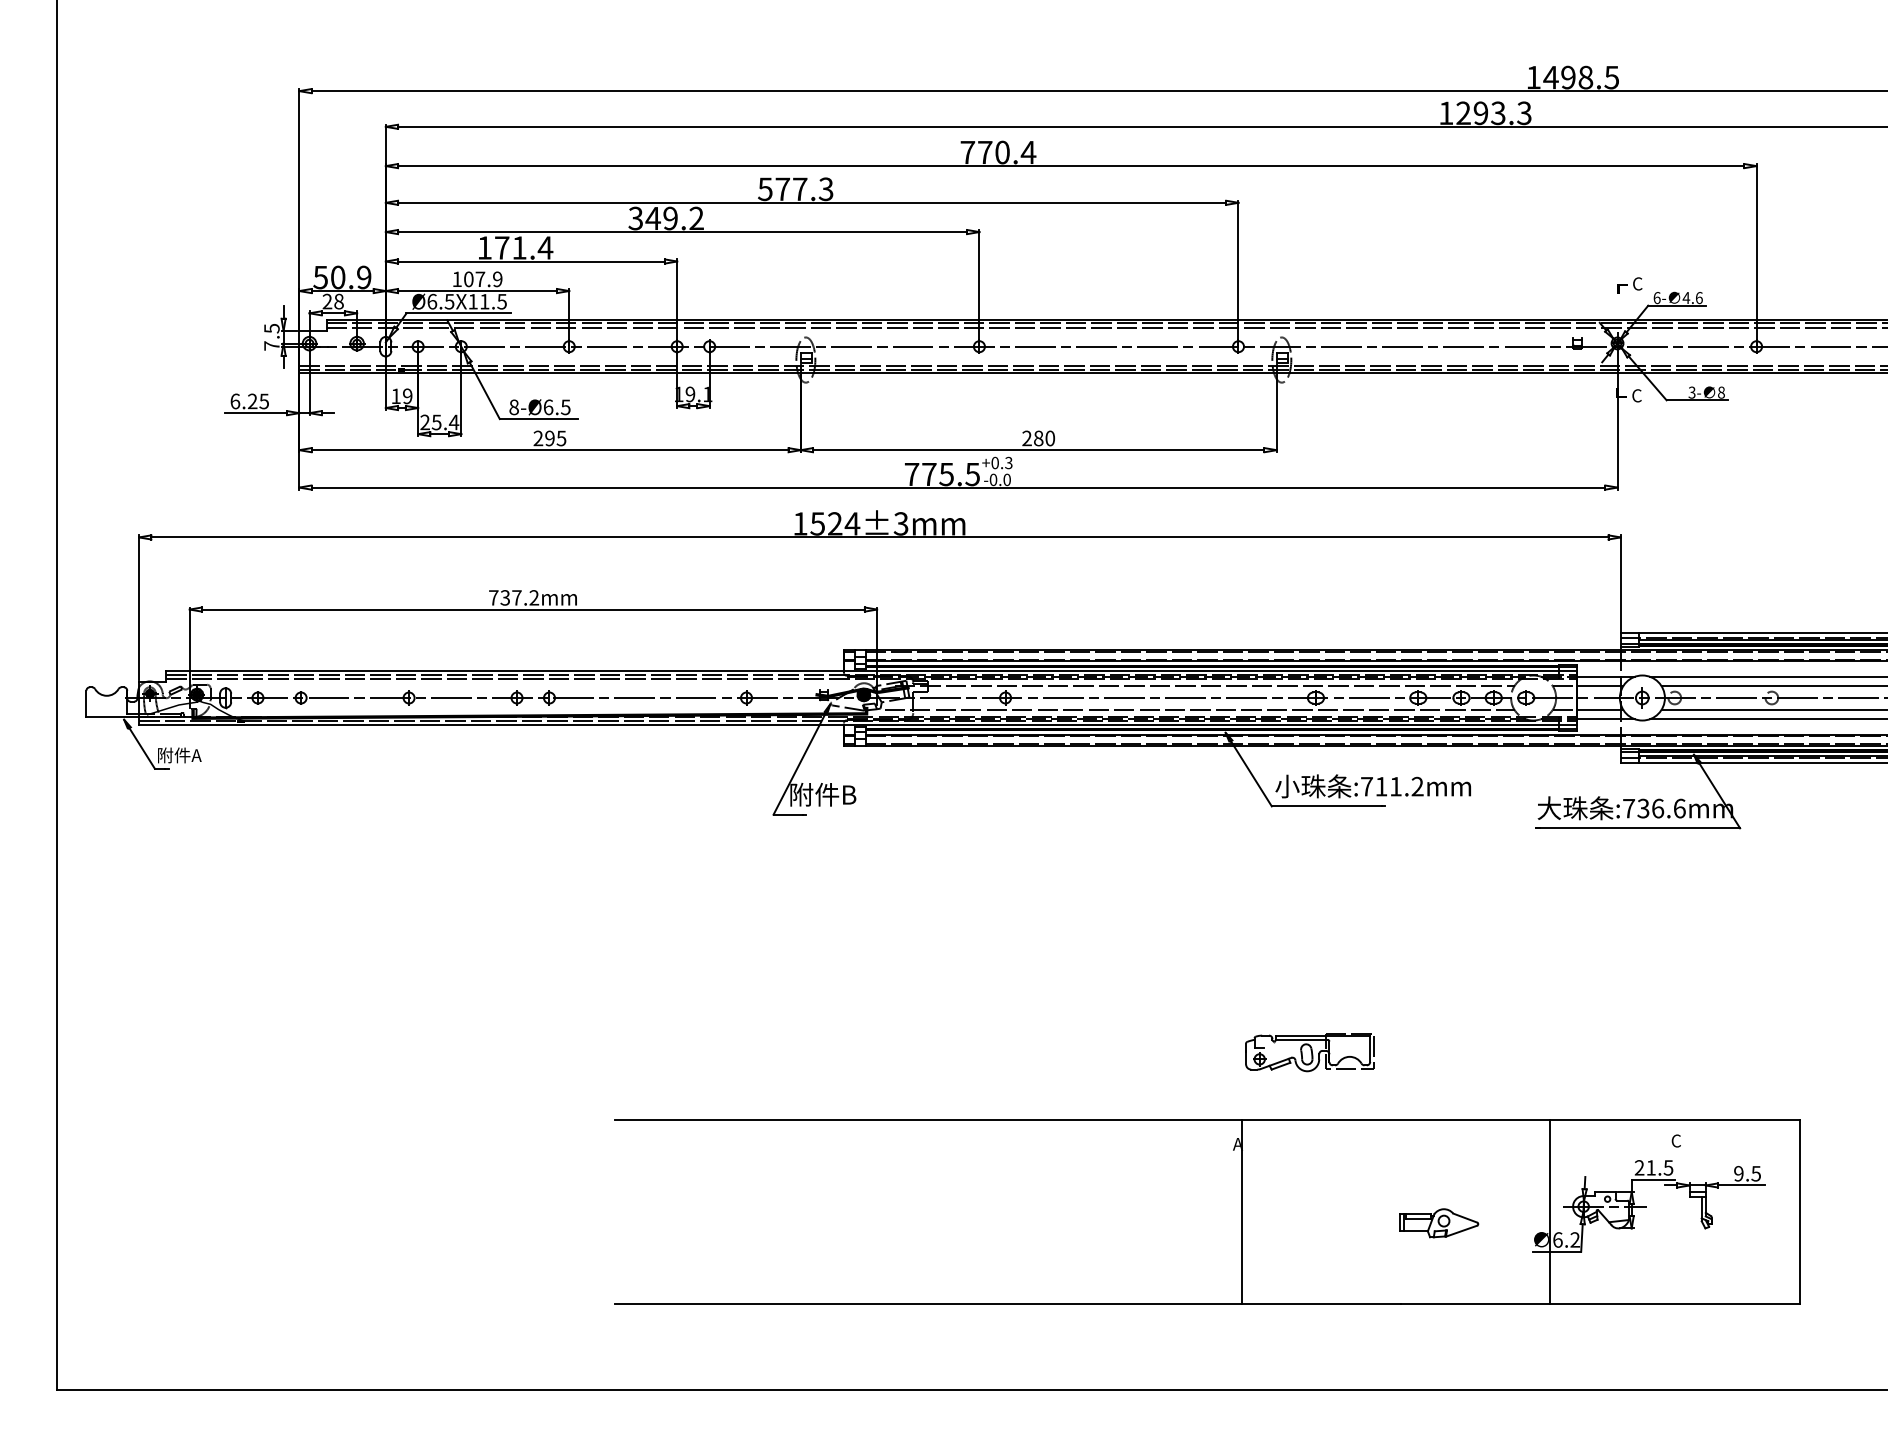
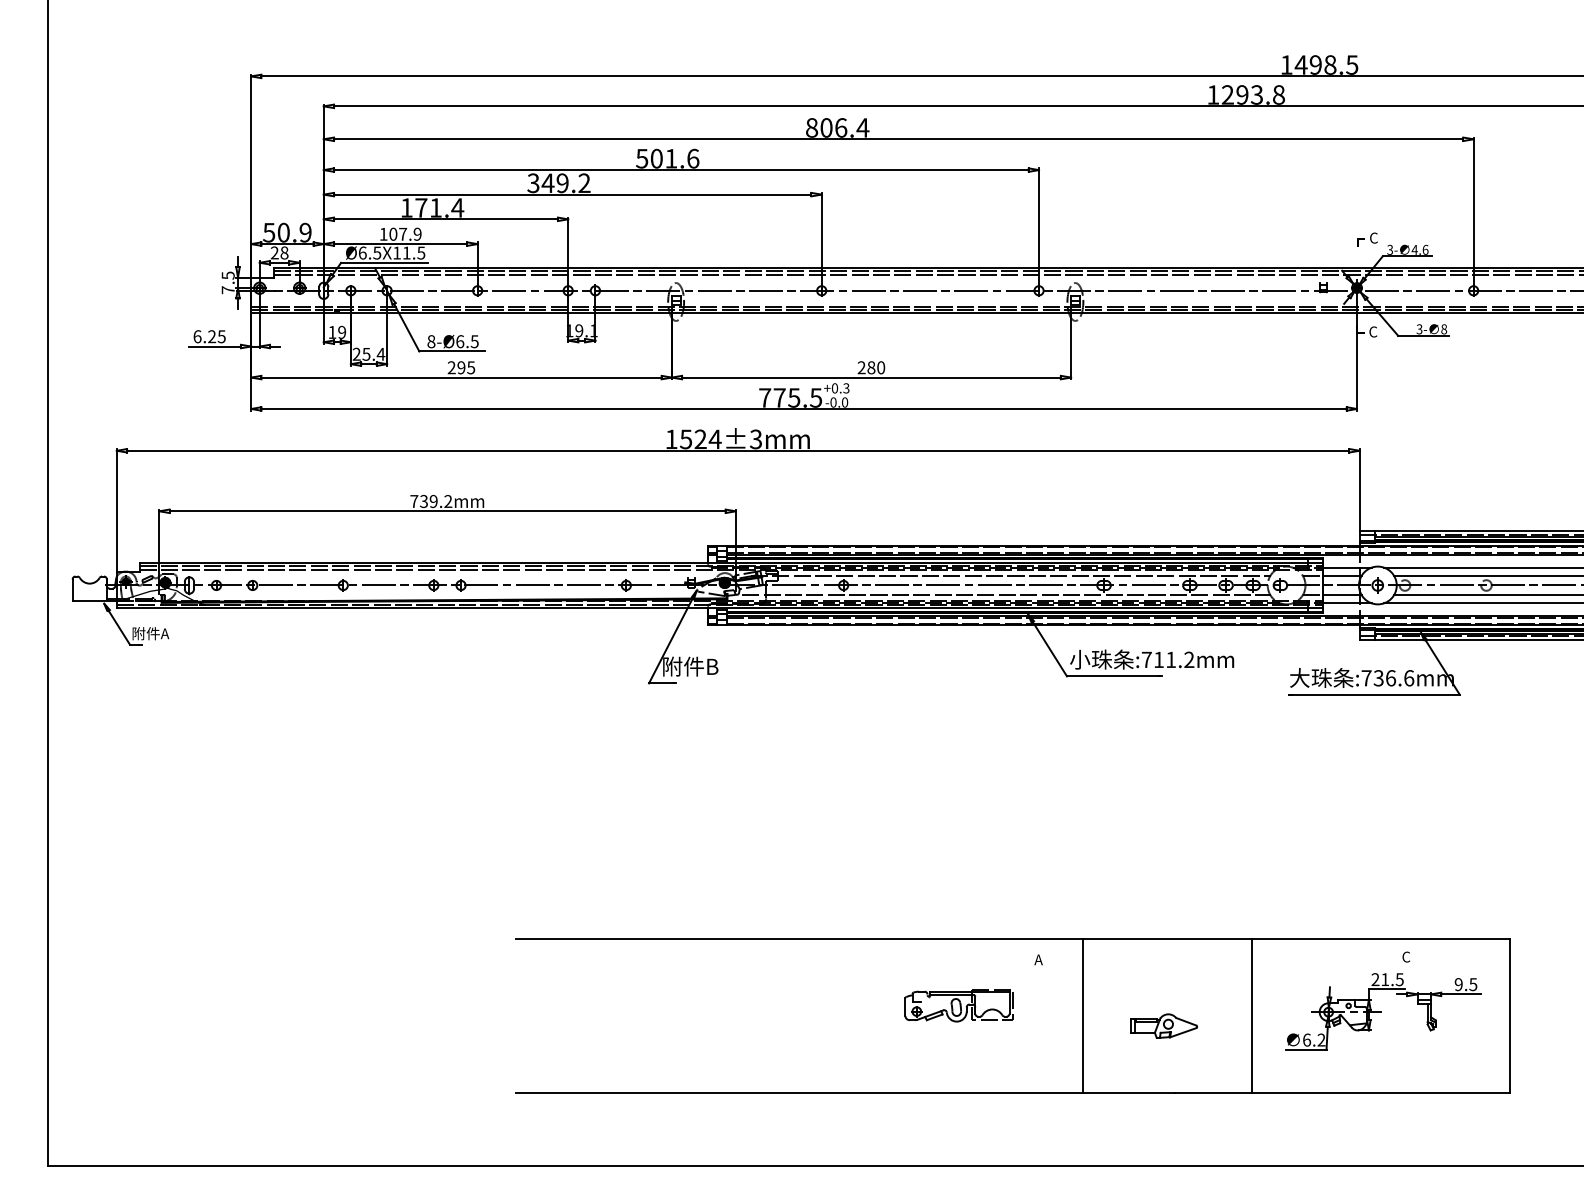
text: (1523, 112) -> (1278, 94), 1293.3 -> 1293.8
text: (985, 152) -> (826, 127), 770.4 -> 806.4
text: (803, 188) -> (674, 158), 577.3 -> 501.6
text: (1657, 297) -> (1390, 249), 6- -> 3-
text: (516, 597) -> (433, 501), 737.2mm -> 739.2mm
part: (1309, 1052) -> (958, 1005), moved
line: (1241, 1211) -> (1082, 1016), moved
line: (1550, 1211) -> (1252, 1016), moved
part: (1438, 1222) -> (1163, 1025), moved

